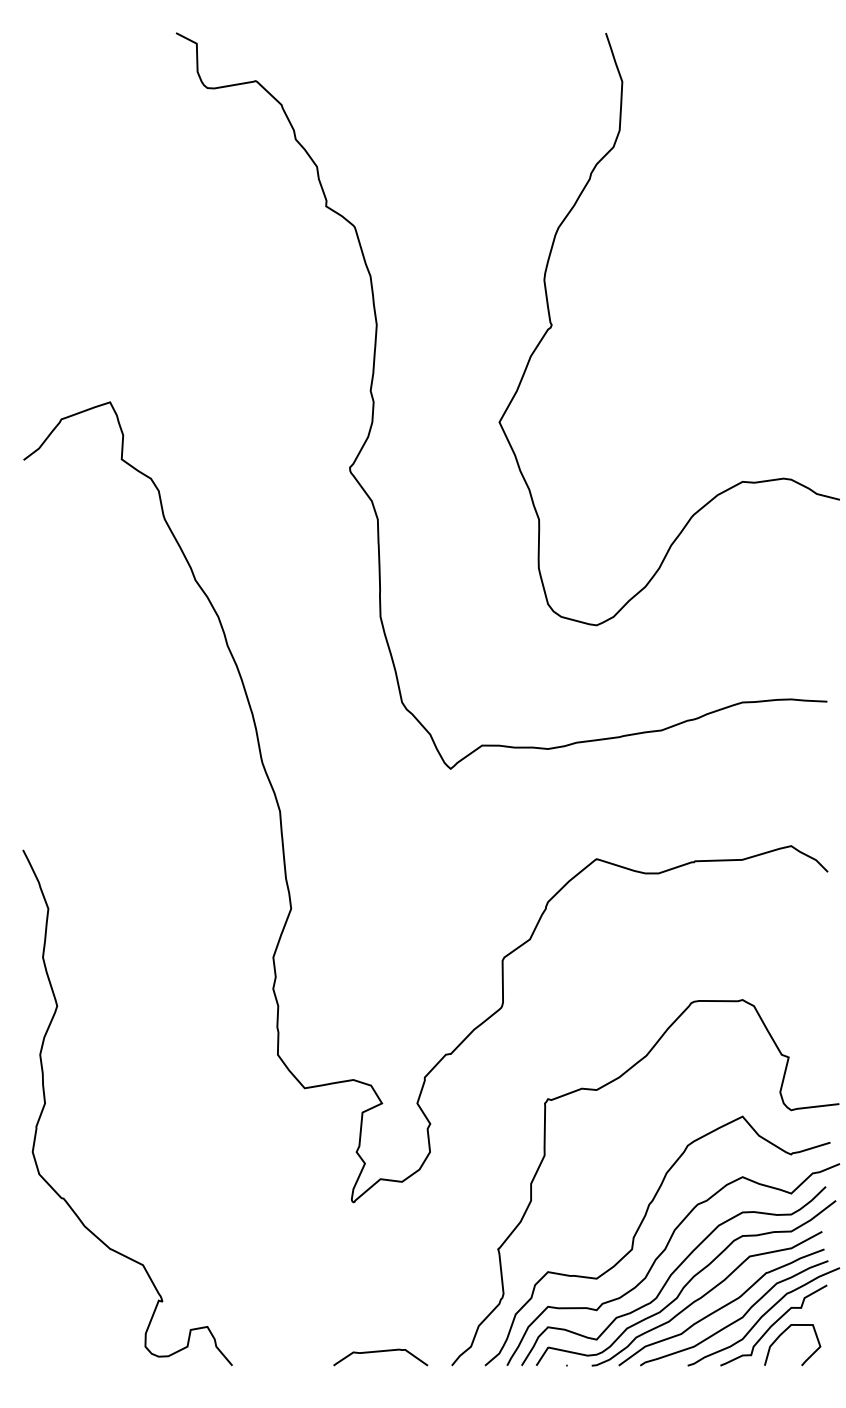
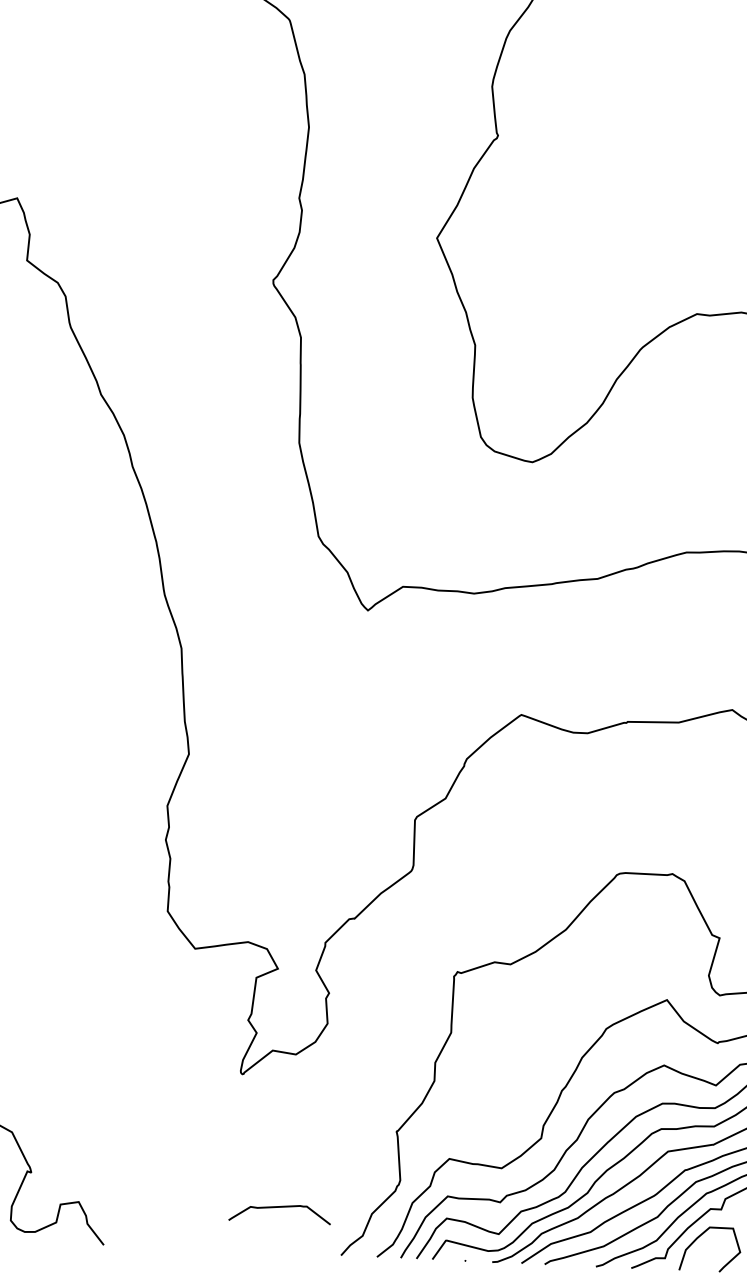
curve: (380, 1352) -> (279, 1208), moved

